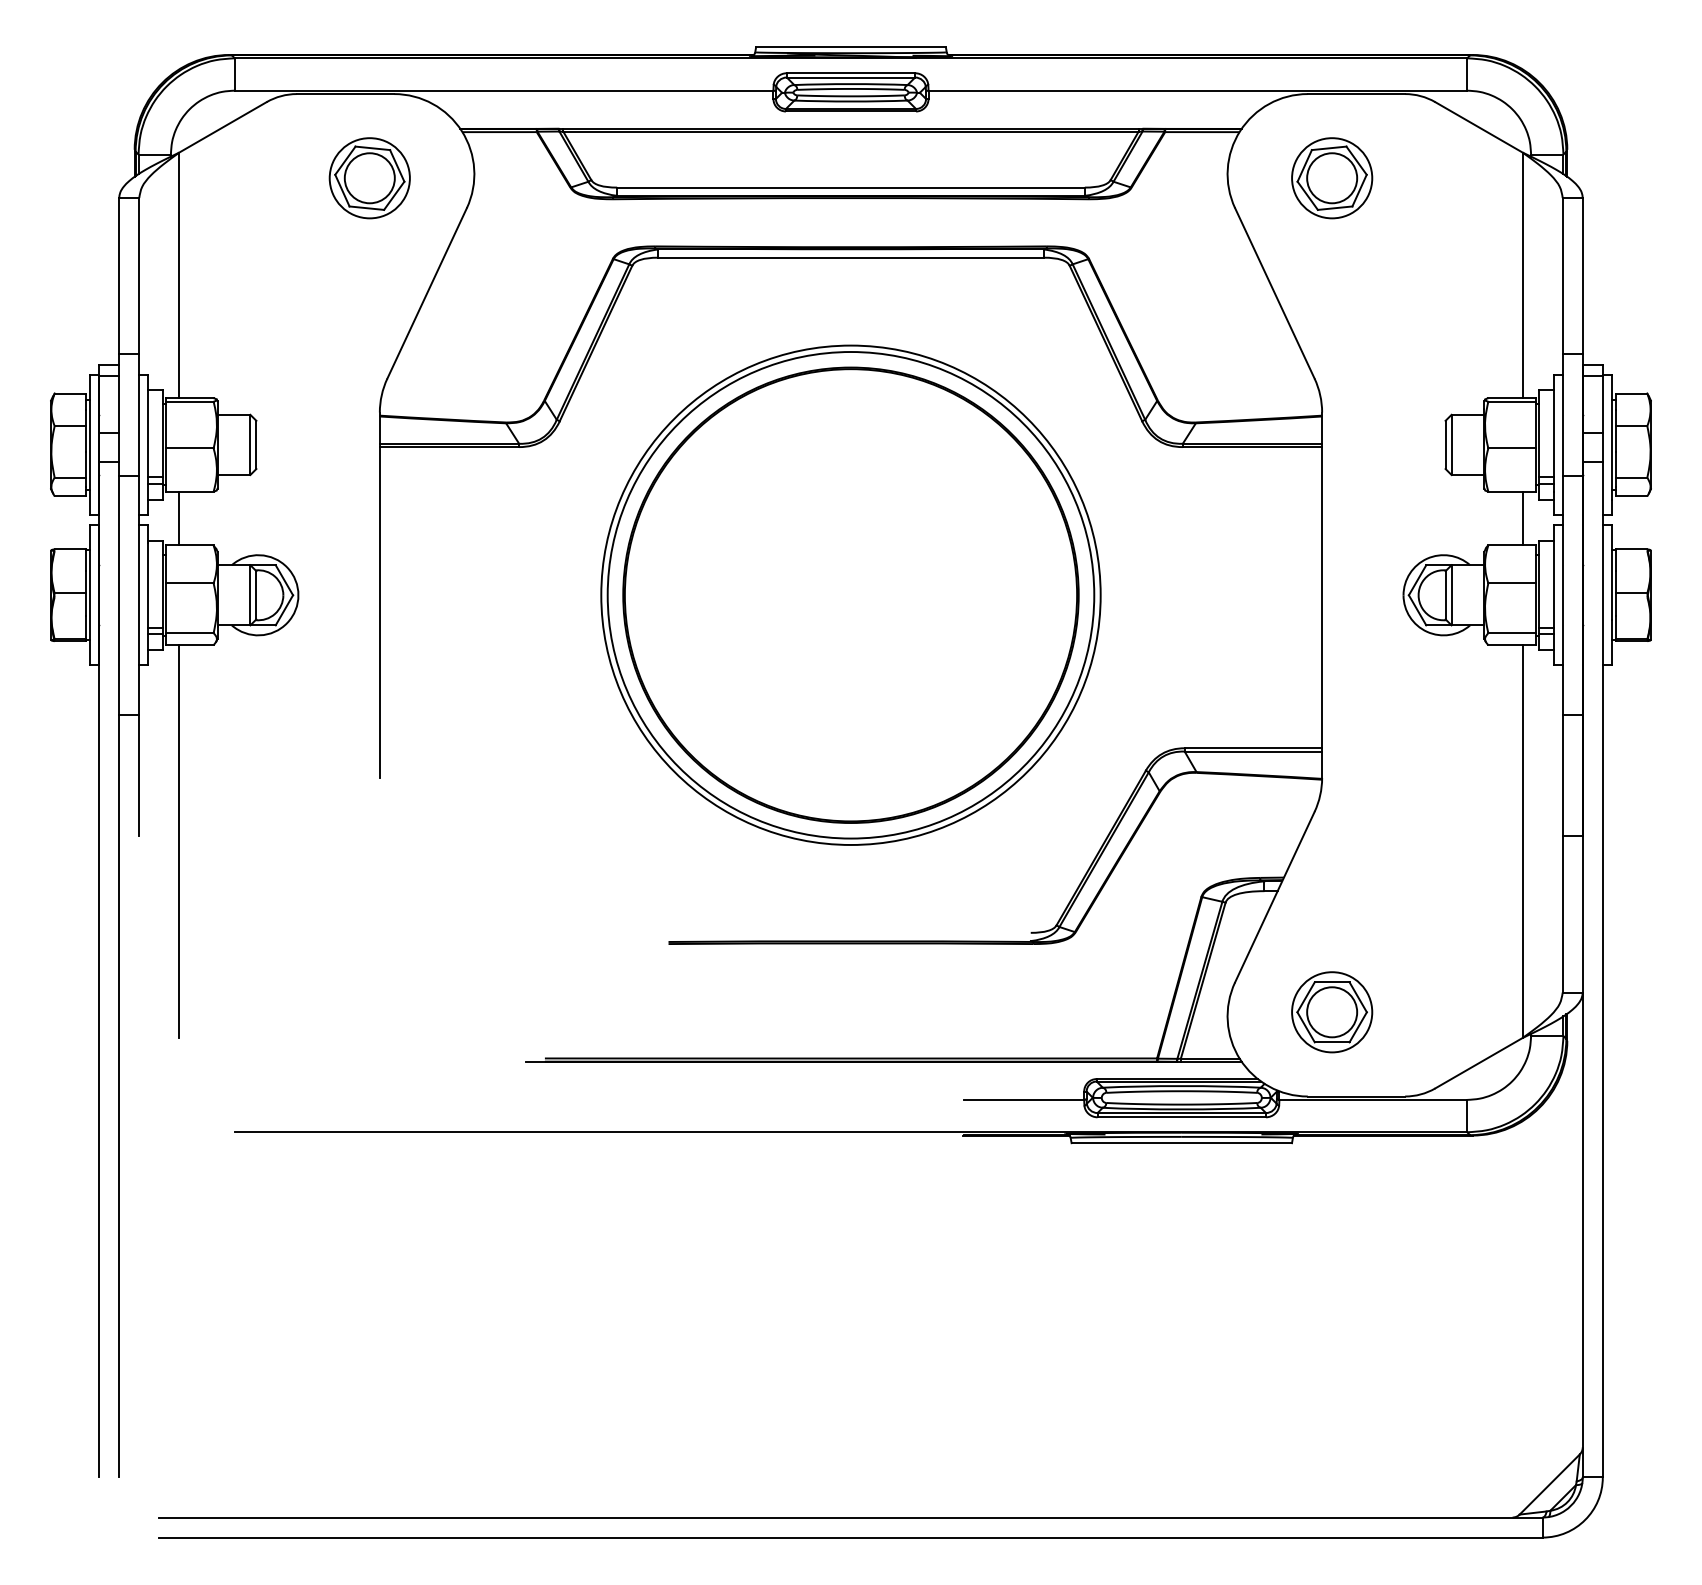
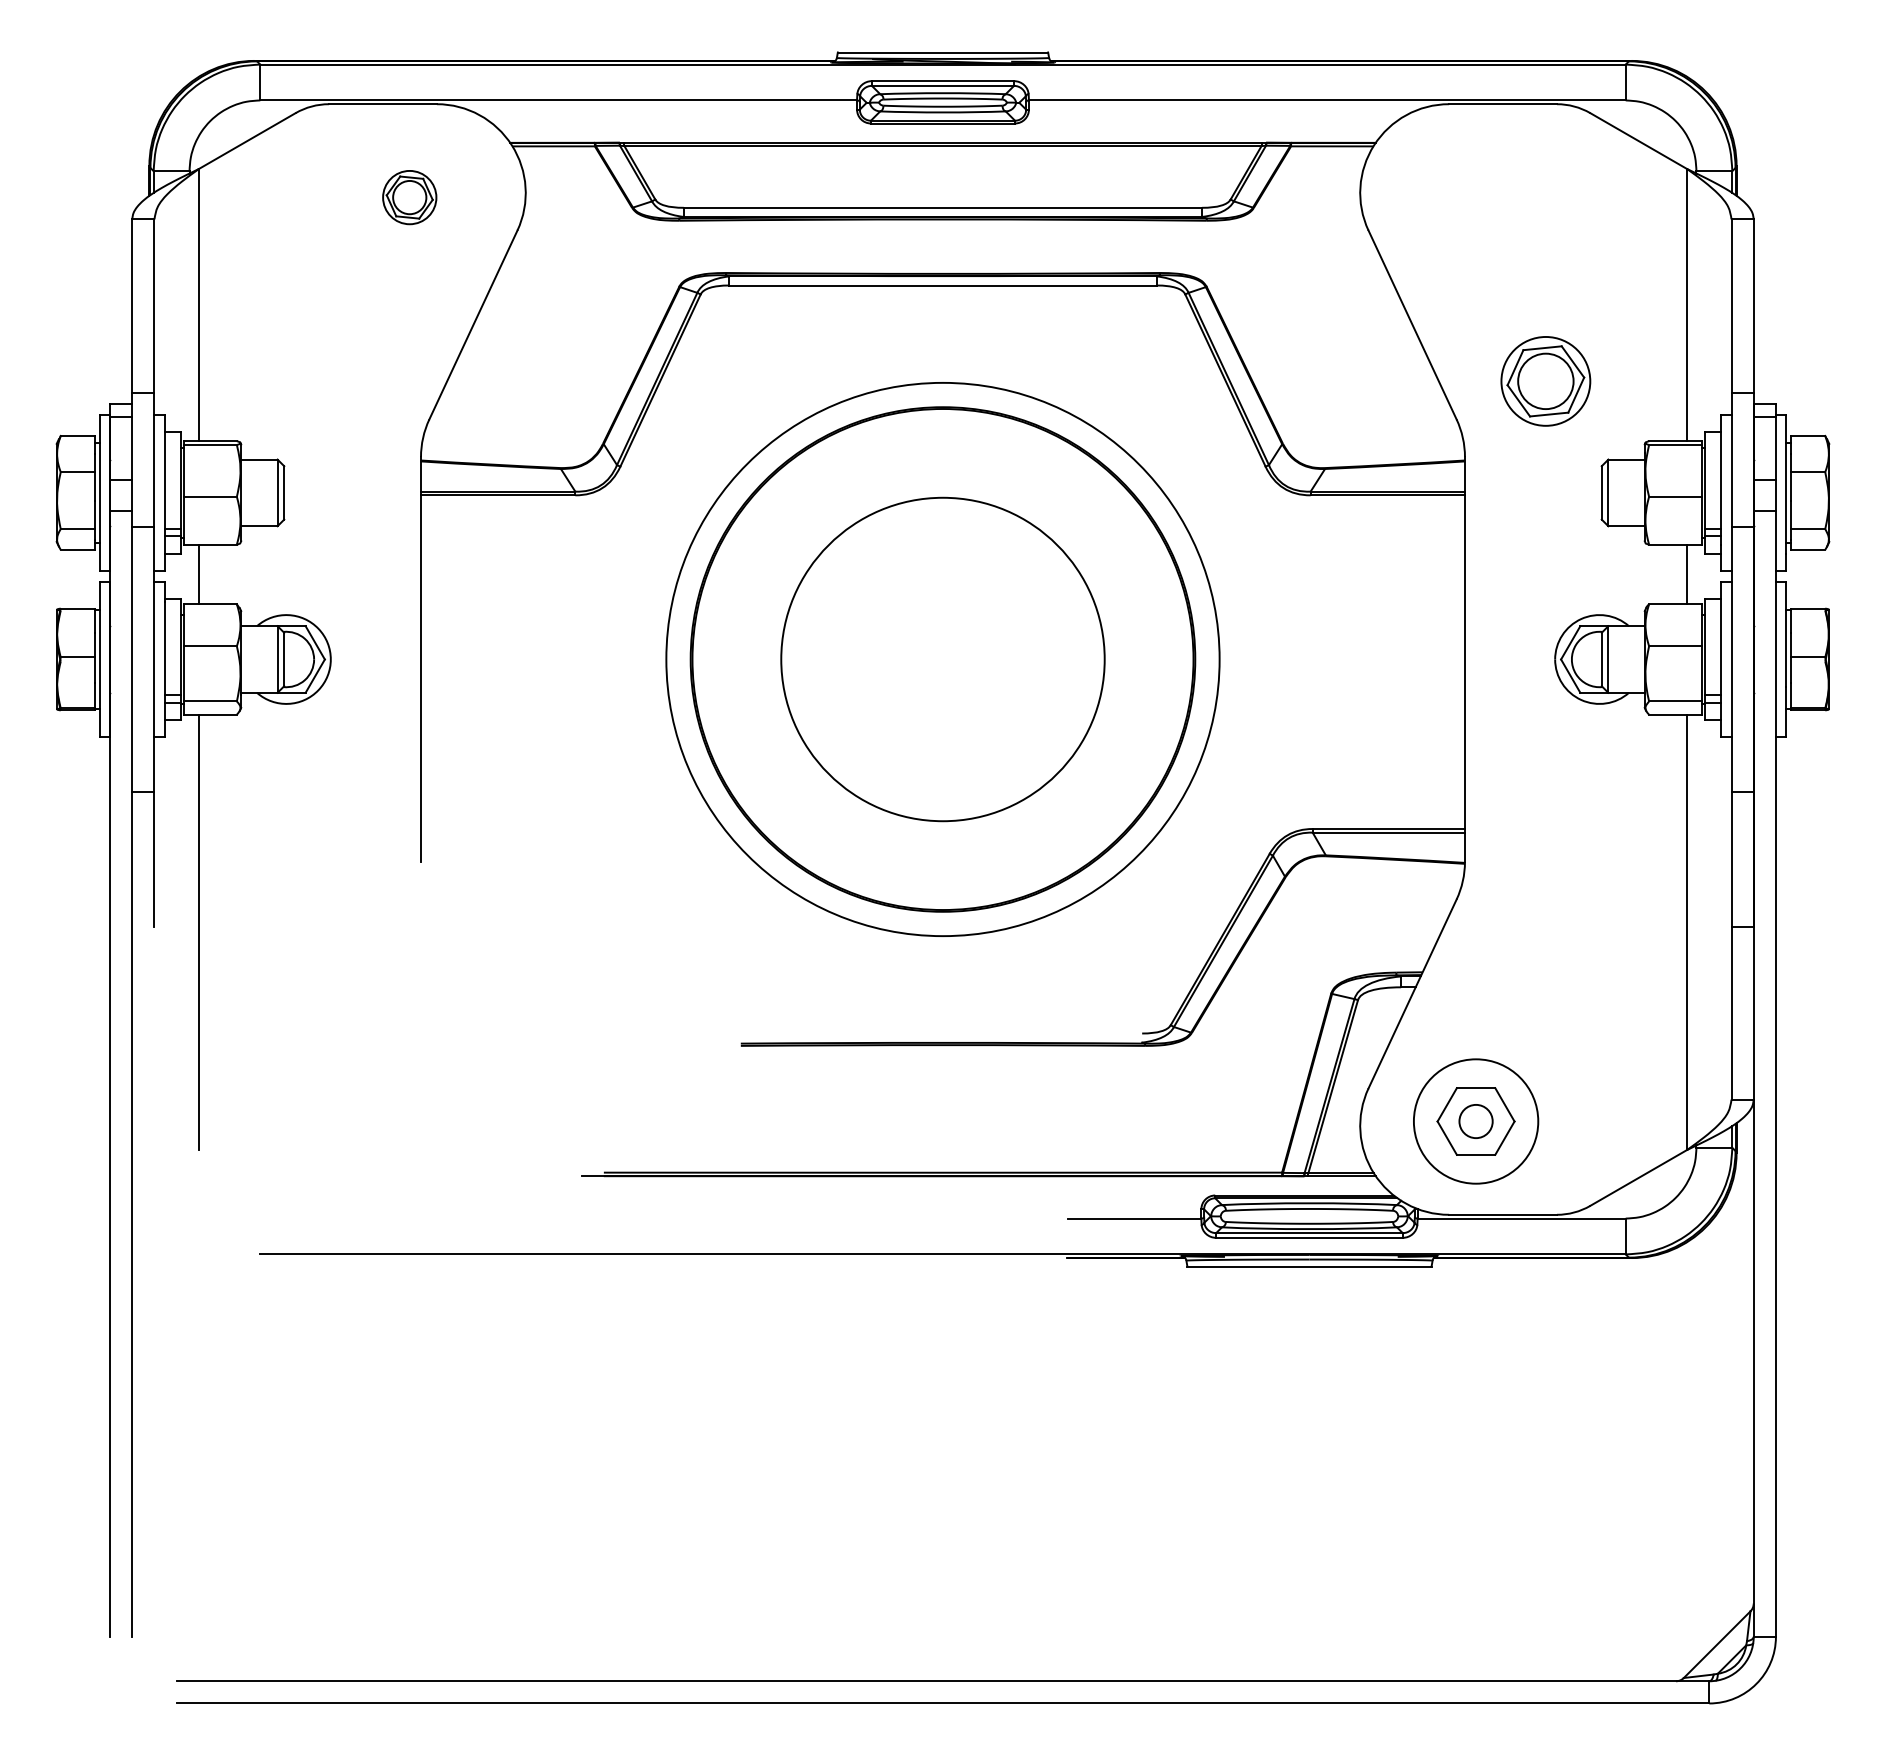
part: (369, 178) -> (409, 197), size x0.6
part: (1332, 178) -> (1546, 381), moved
circle: (850, 595) -> (942, 659), size x0.6
circle: (1332, 1012) -> (1476, 1121), size x0.6
circle: (1332, 1012) -> (1476, 1121), size x1.4

